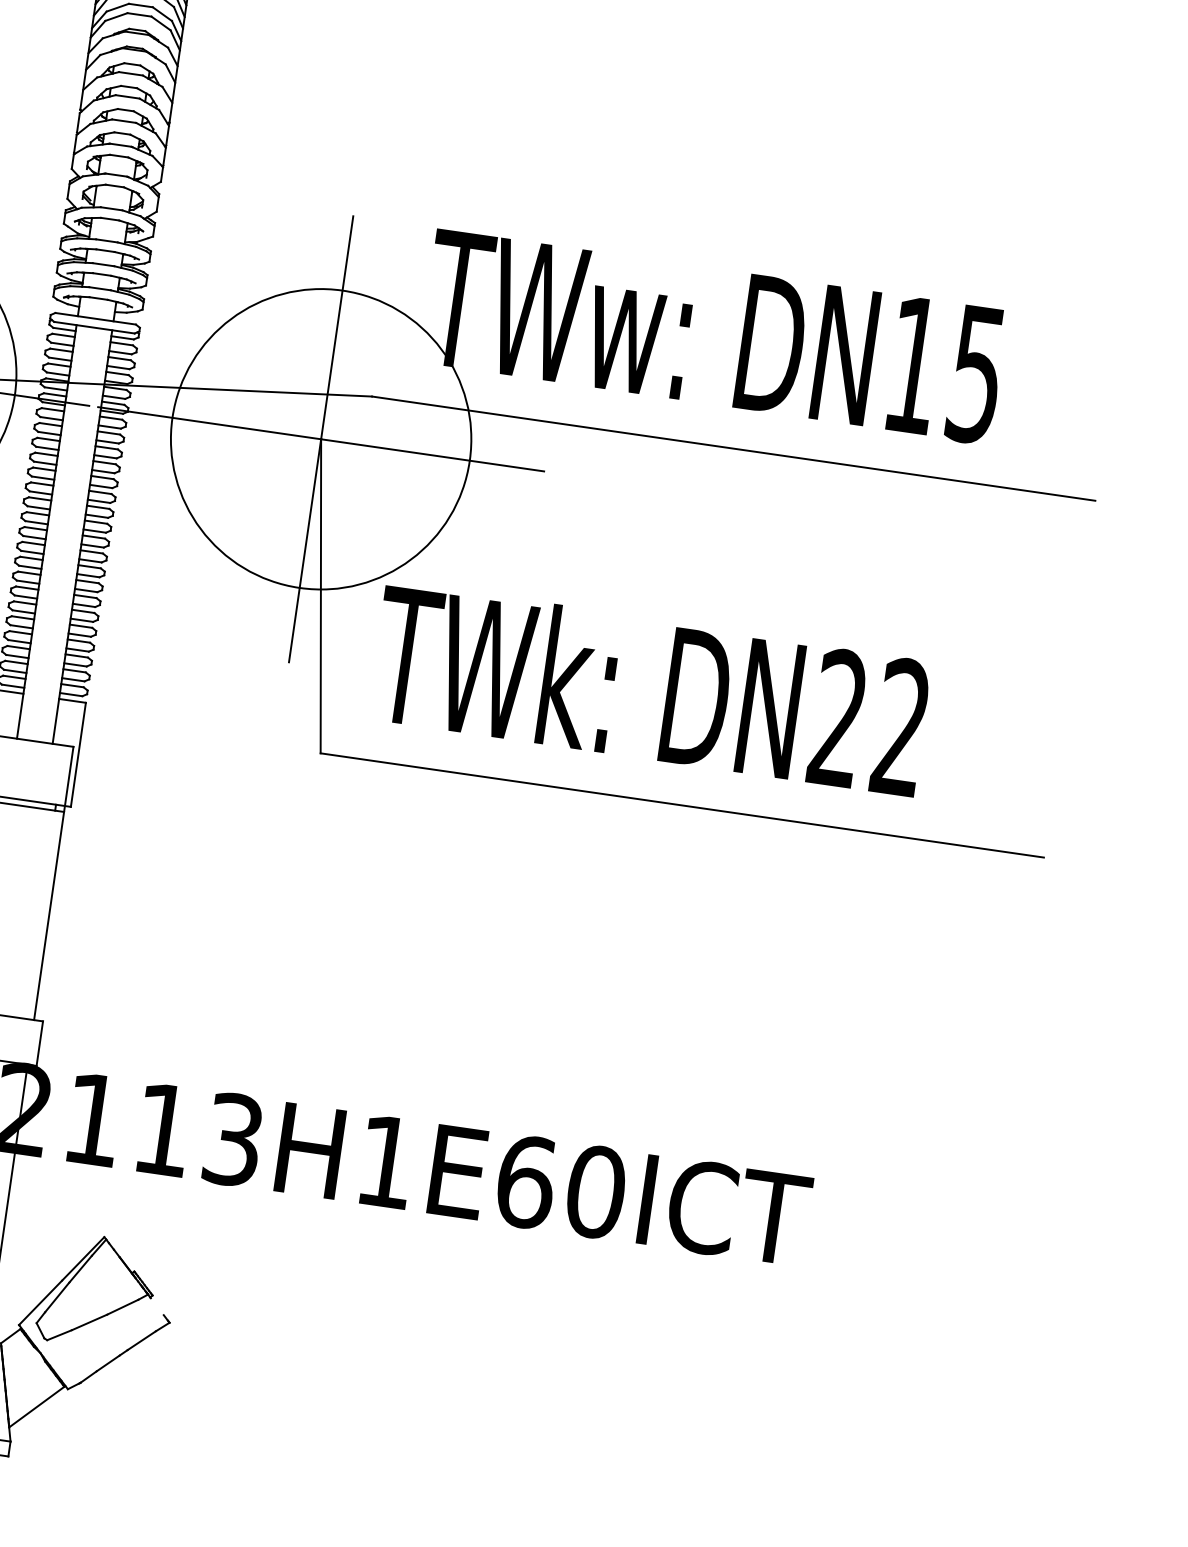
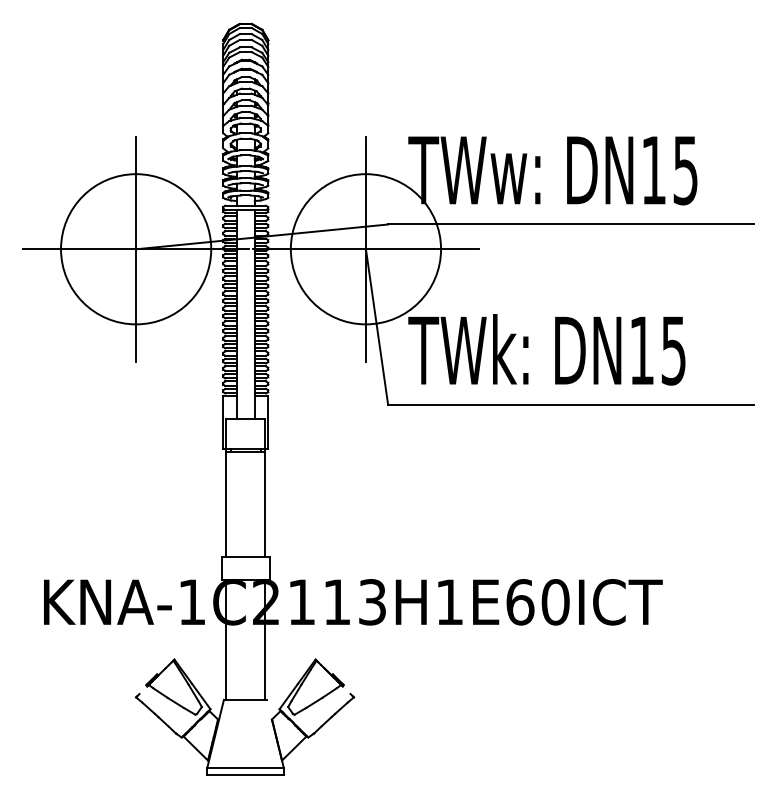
text: (869, 722) -> (657, 350), DN22 -> DN15

